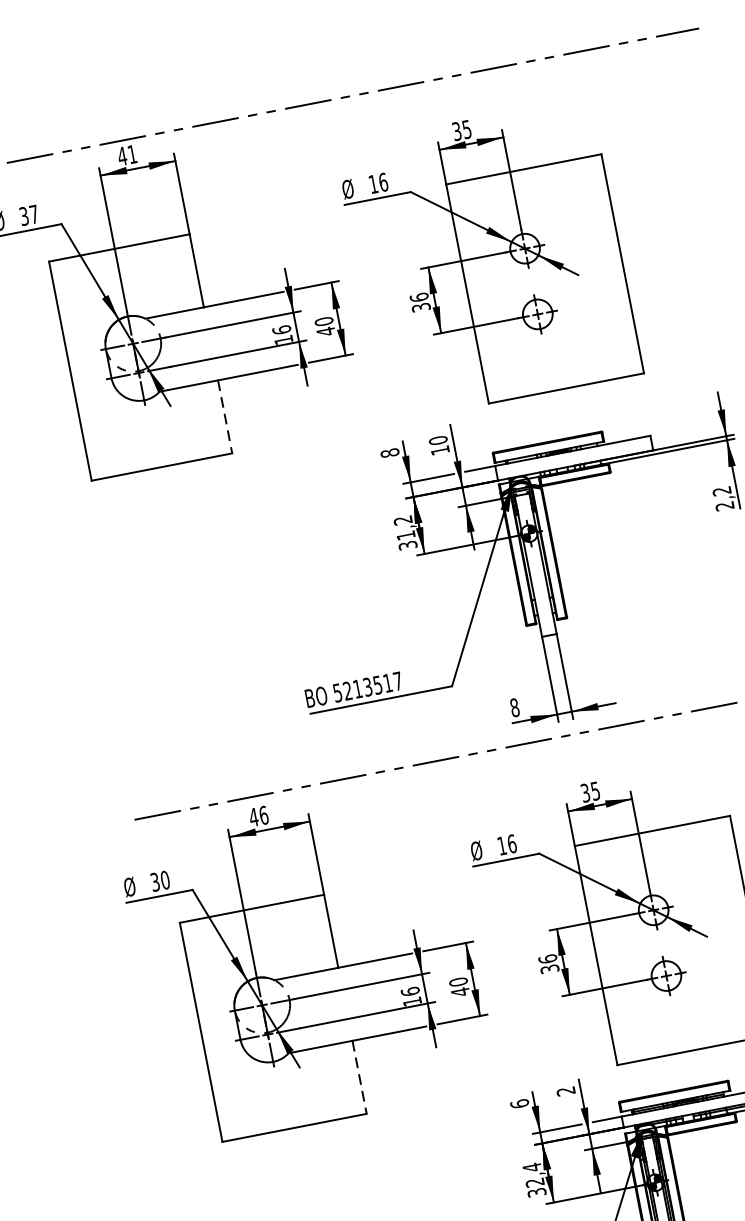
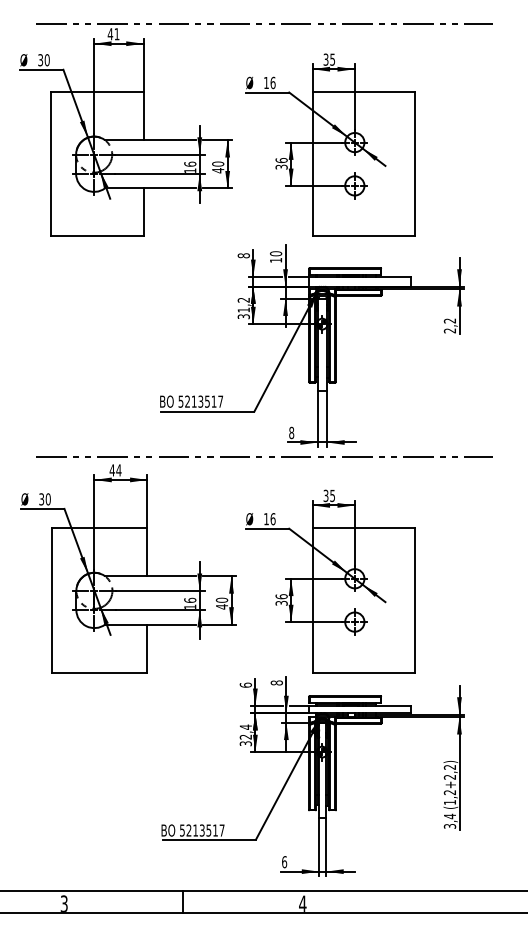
text: (33, 215) -> (46, 60), 37 -> 30
line: (225, 417) -> (143, 212), dashed -> solid
text: (263, 815) -> (118, 470), 46 -> 44
line: (360, 1078) -> (147, 649), dashed -> solid
text: (565, 1090) -> (276, 682), 2 -> 8

